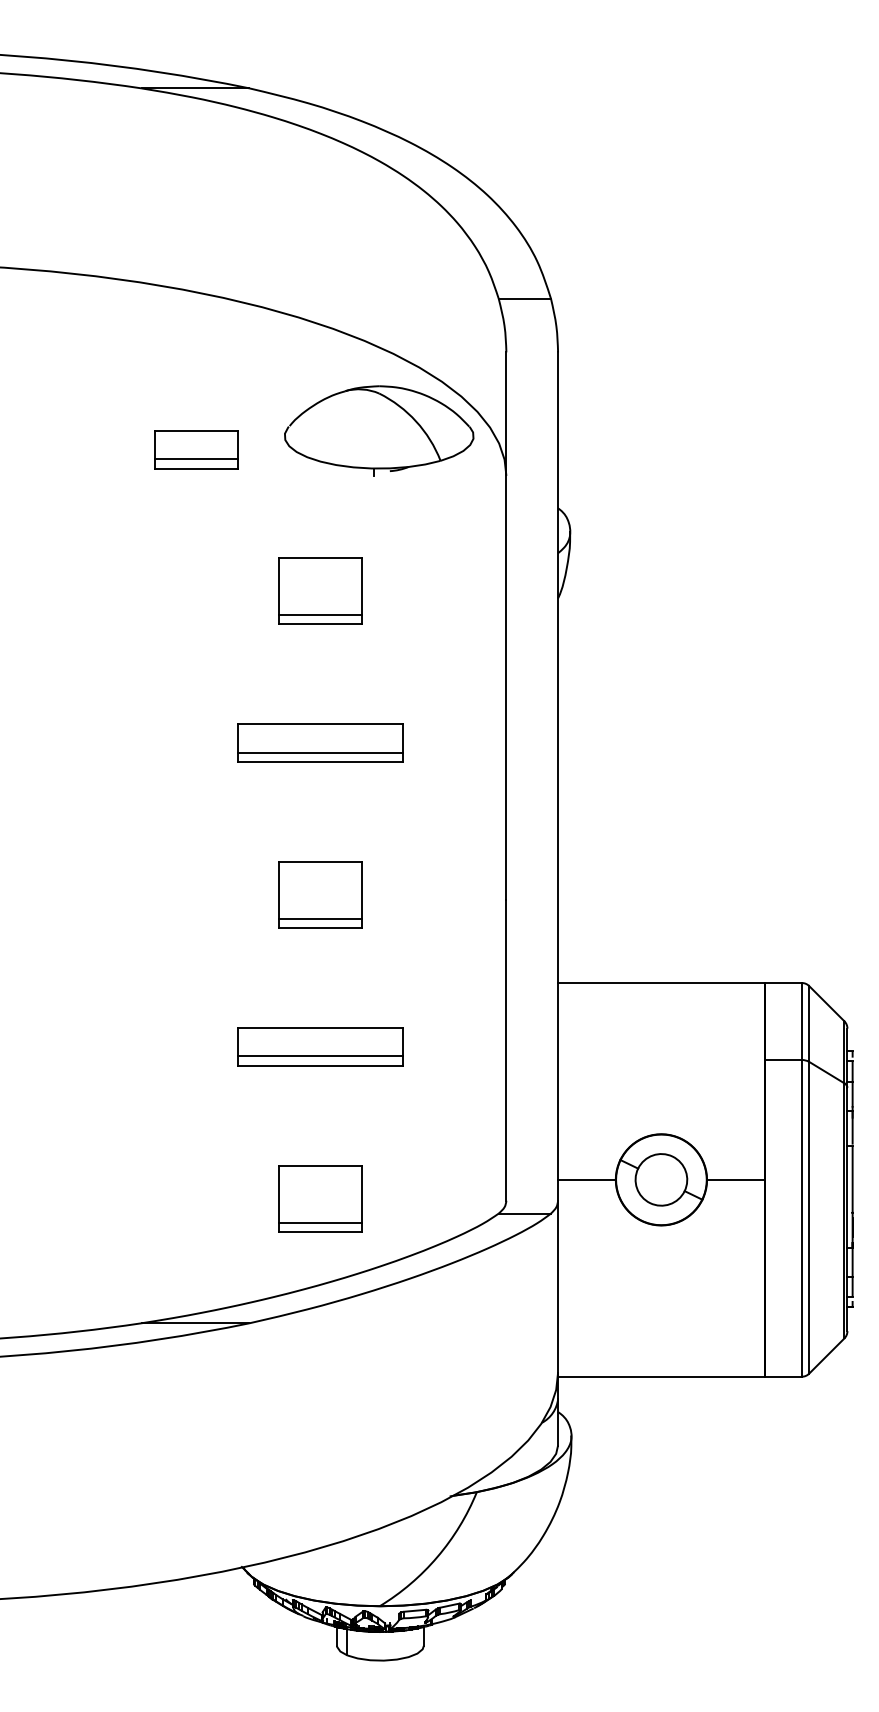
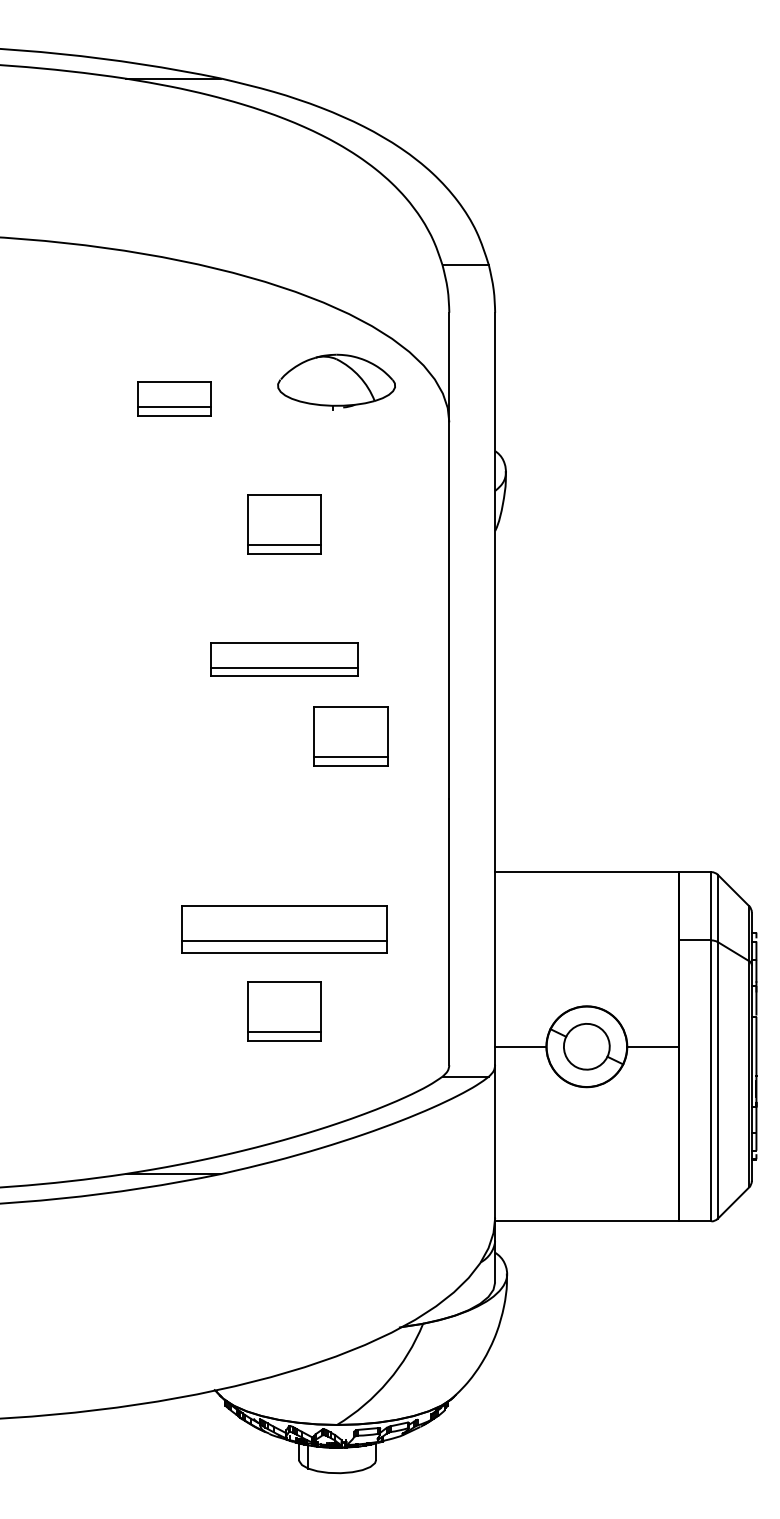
part: (379, 430) -> (336, 382), size x0.7
part: (320, 894) -> (350, 735), moved
part: (320, 1046) -> (284, 928), size x1.4
part: (320, 1198) -> (284, 1010), moved

